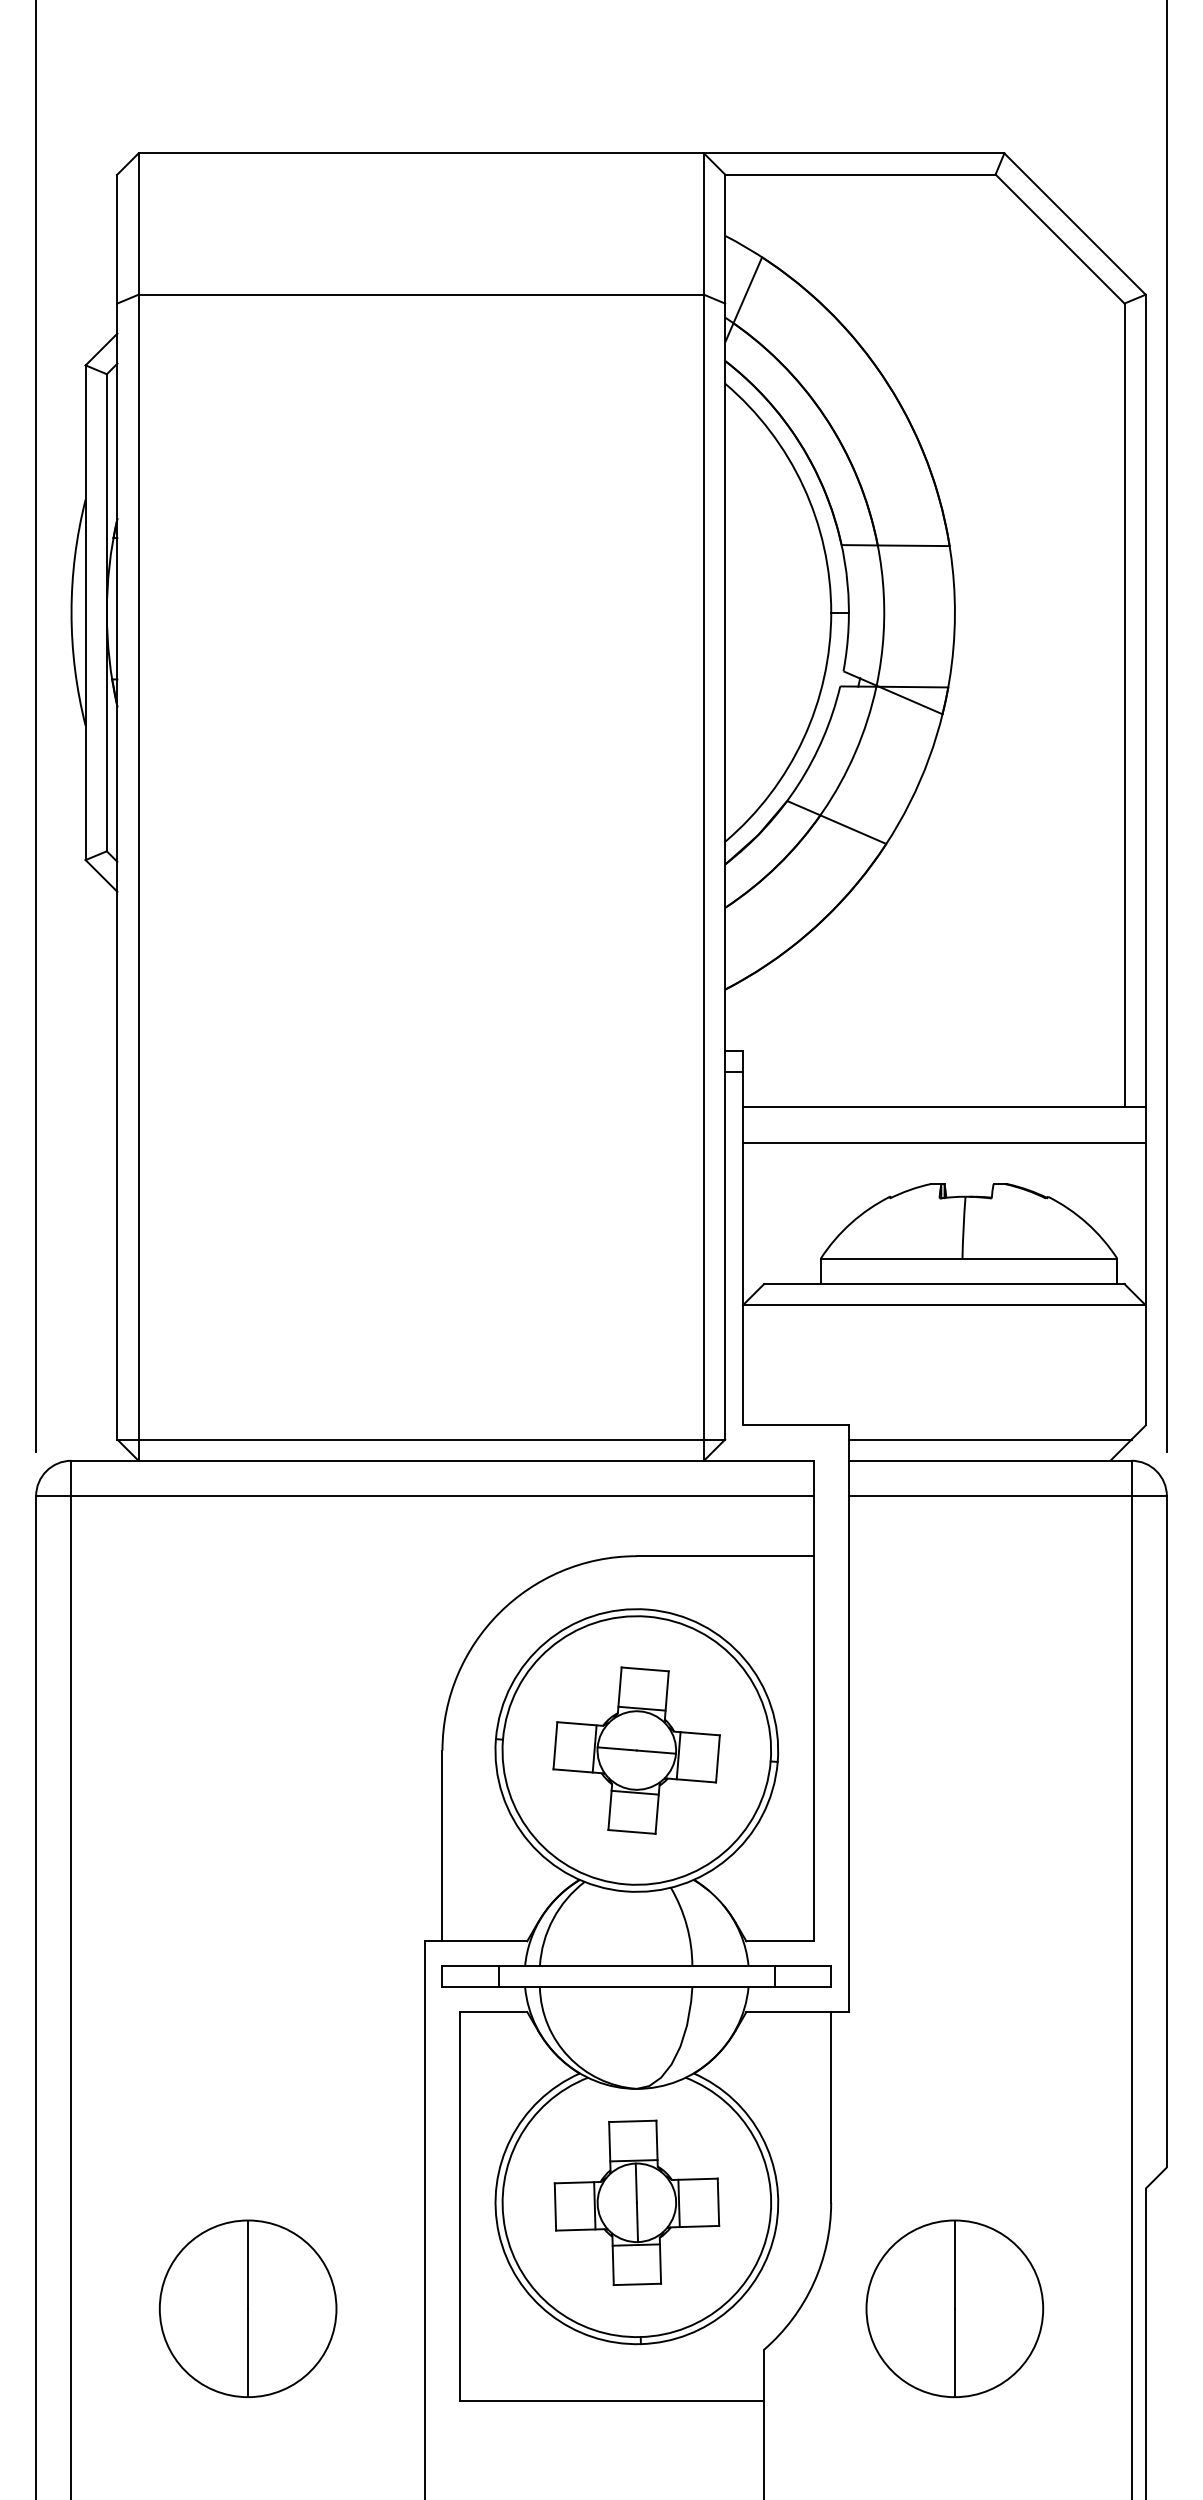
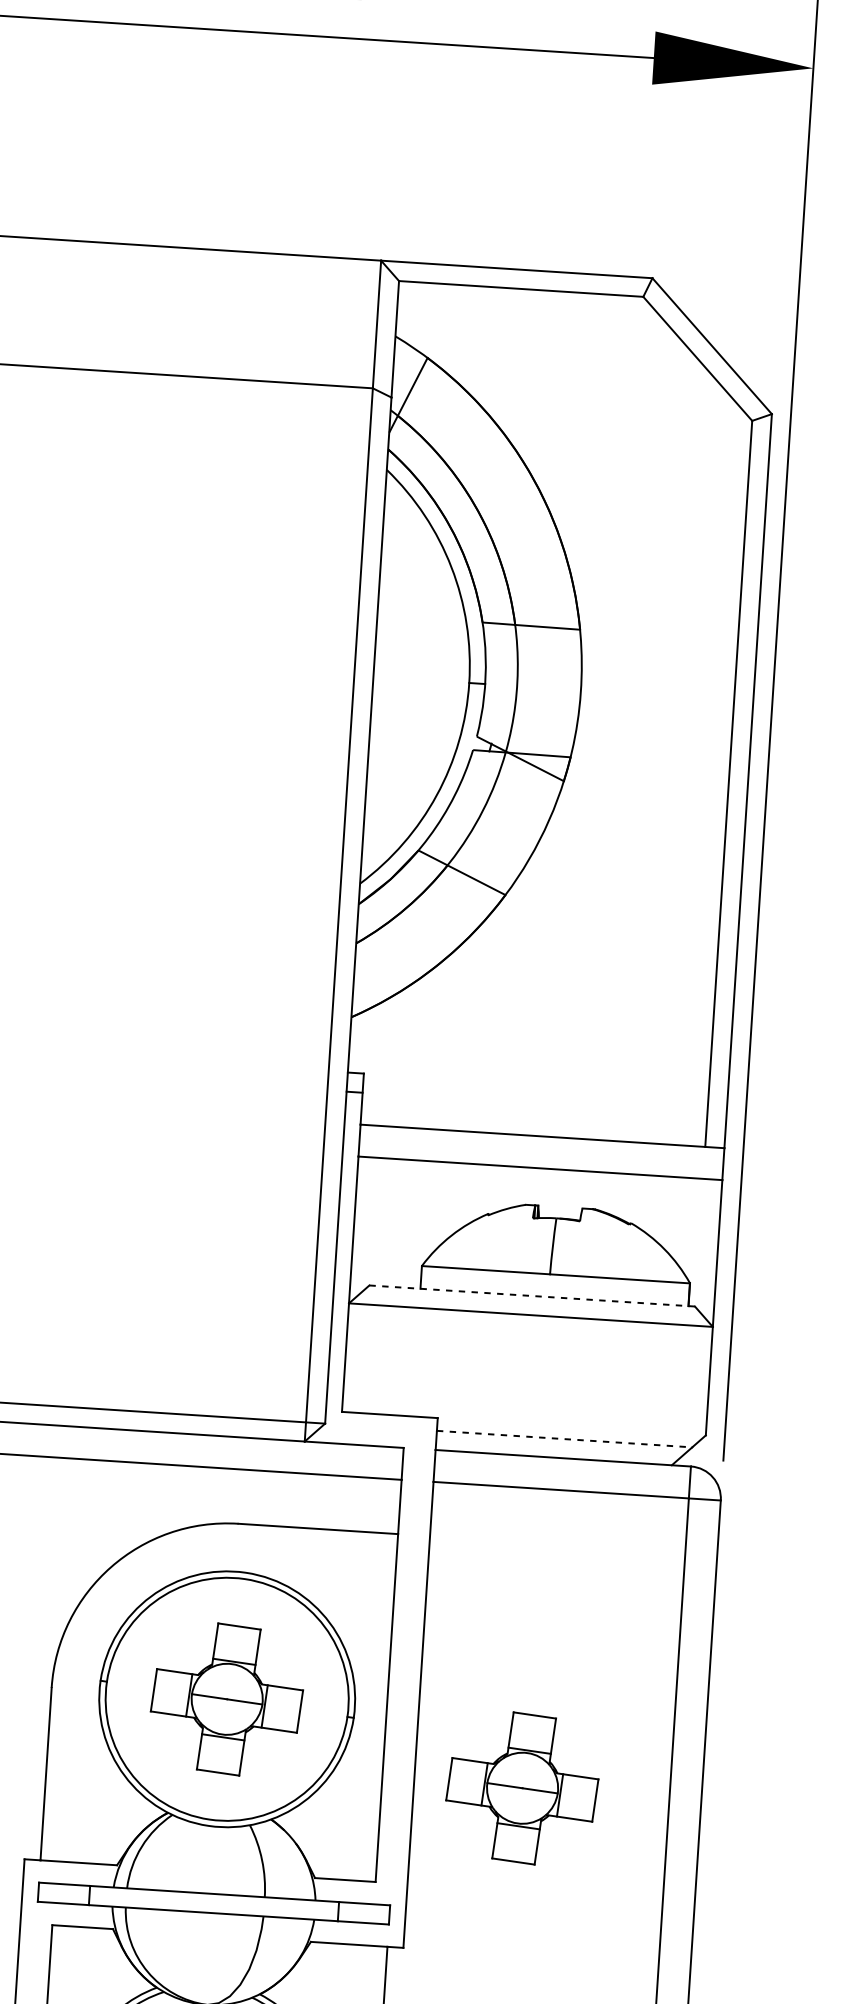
line: (944, 1284) -> (532, 1296), solid -> dashed
line: (990, 1439) -> (564, 1439), solid -> dashed
part: (968, 1827) -> (522, 1788), added

